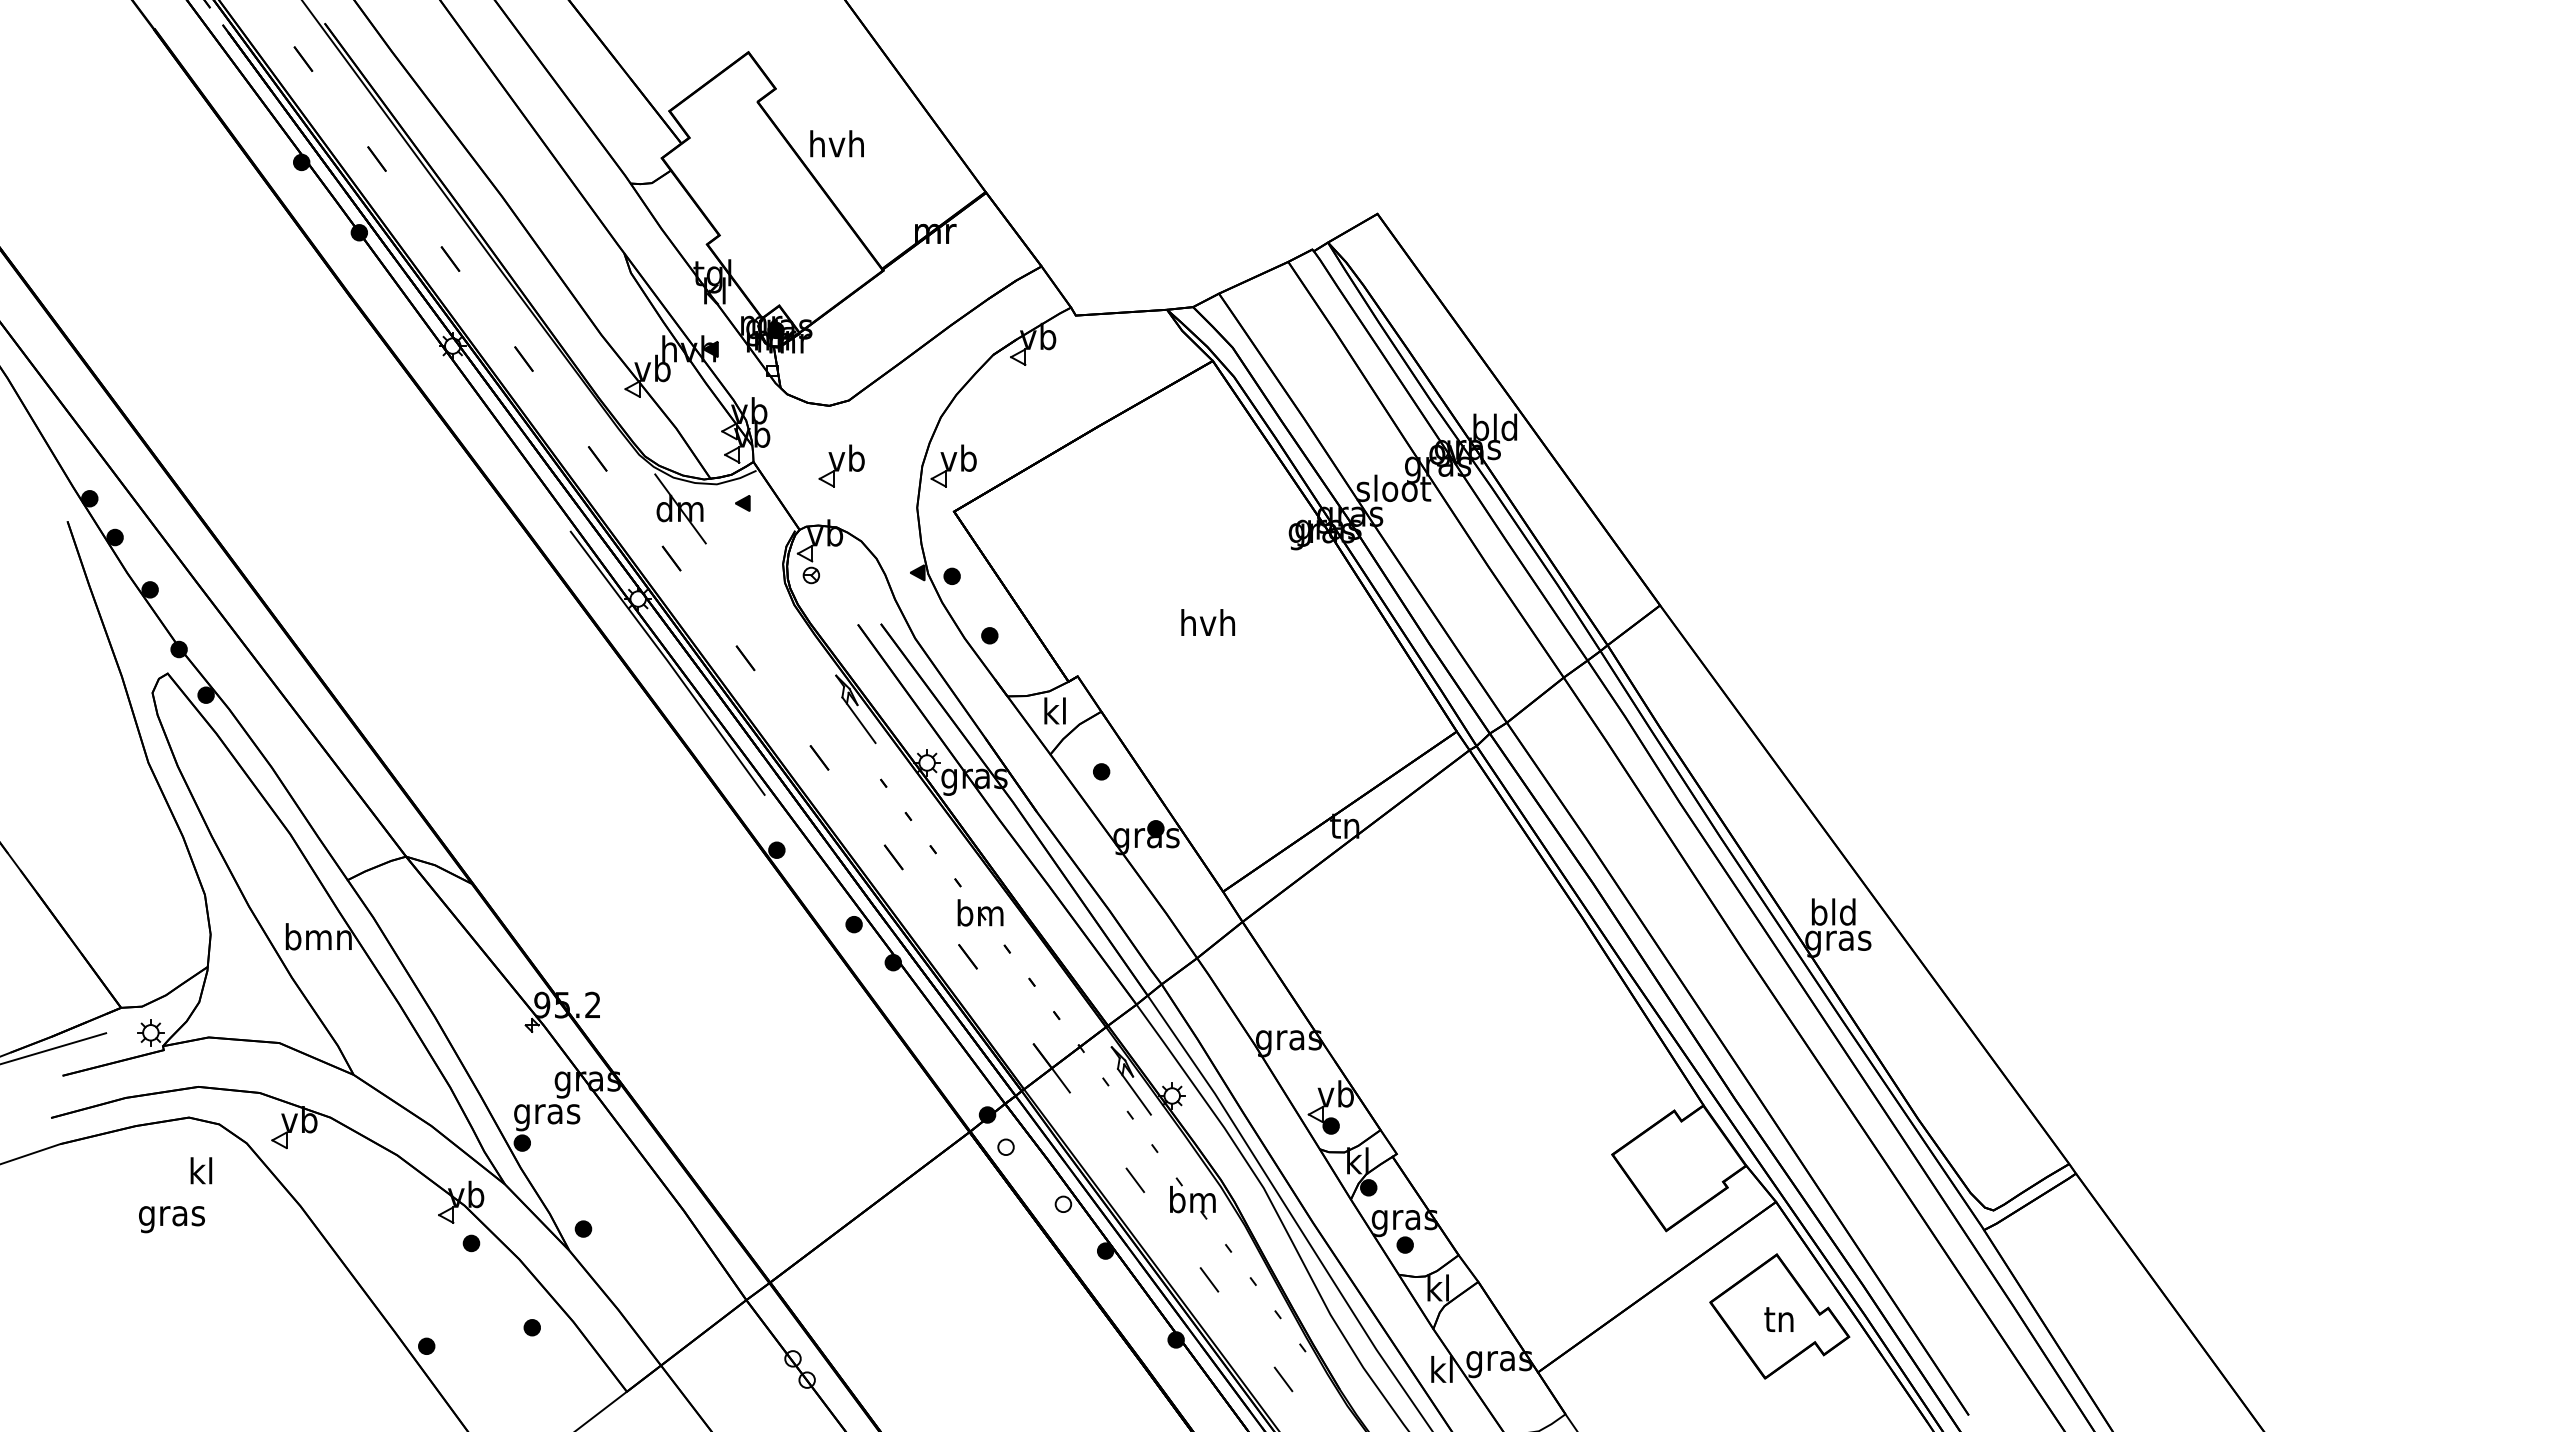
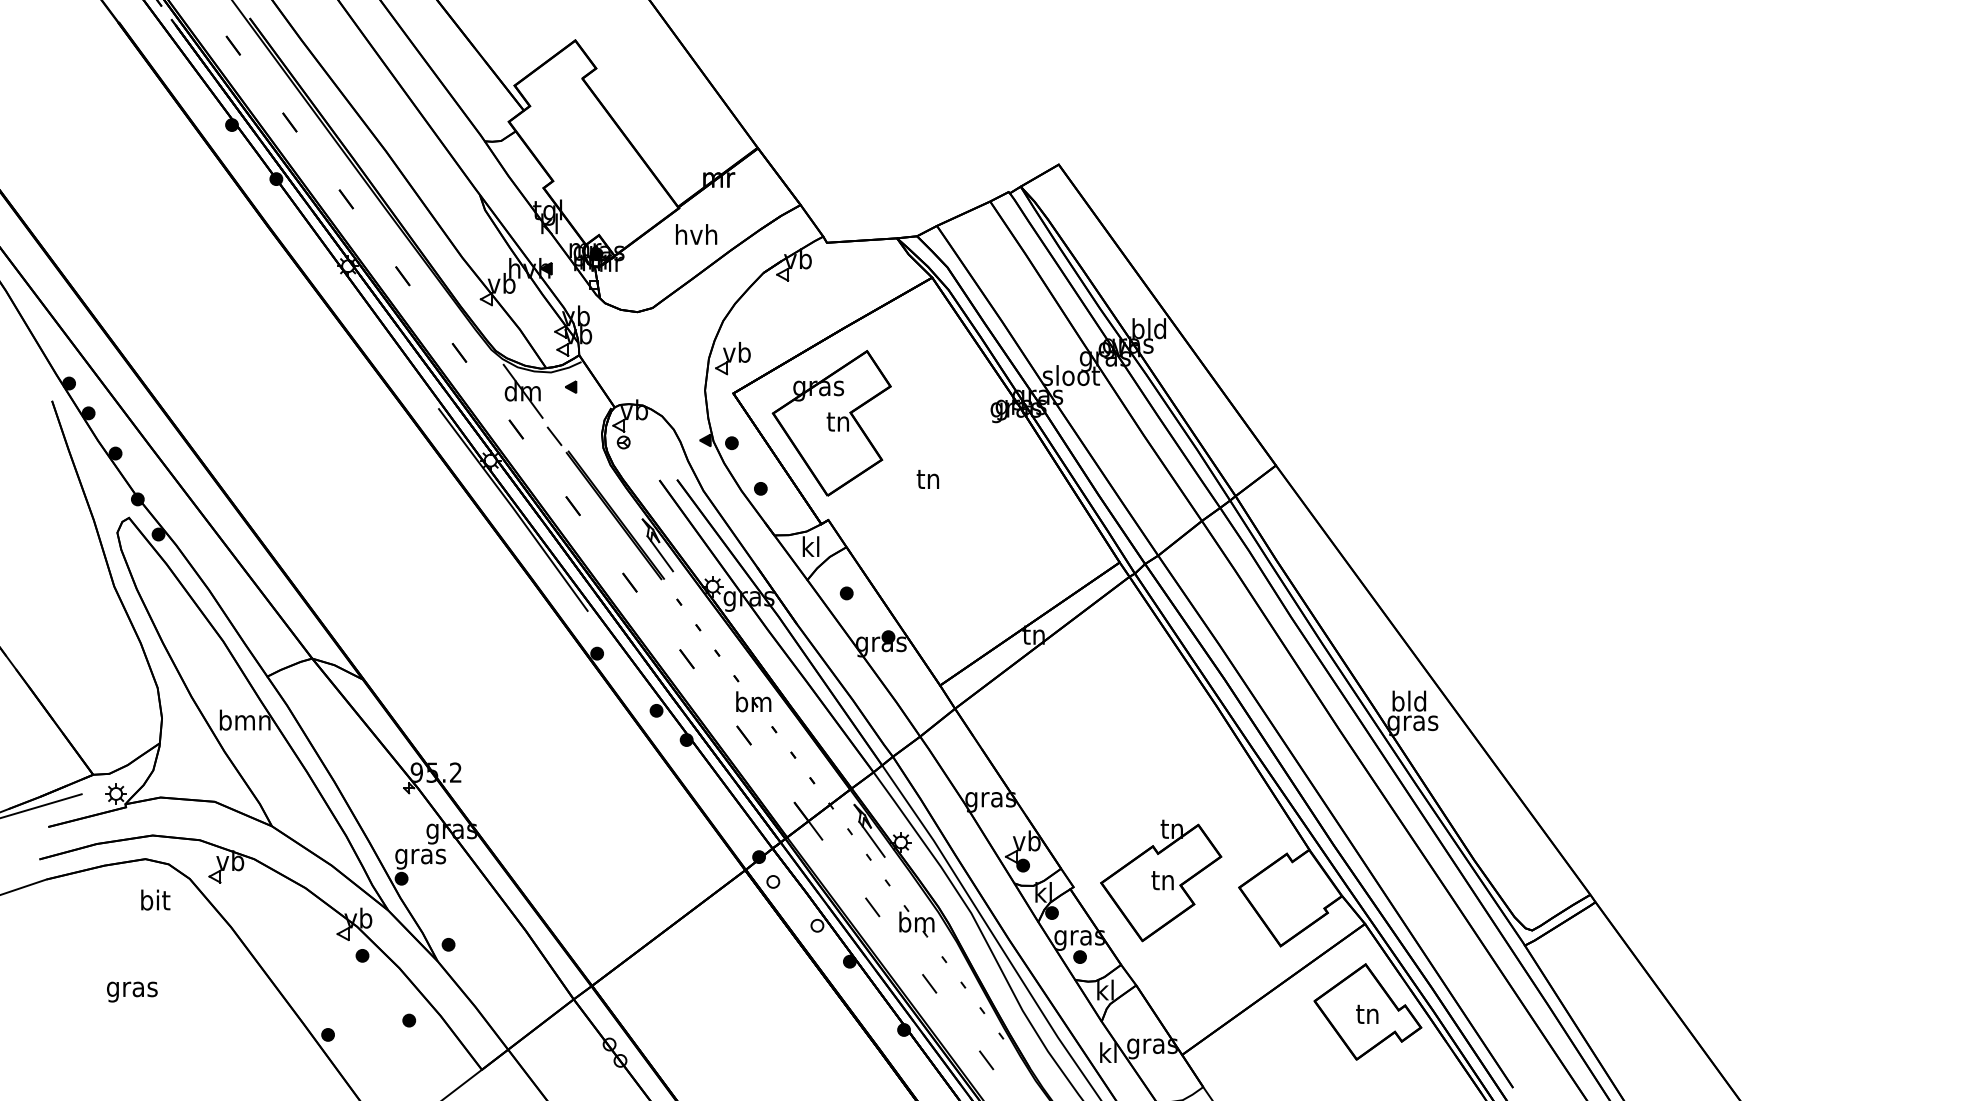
text: (836, 143) -> (696, 234), moved
part: (841, 465) -> (646, 357), removed
part: (1081, 550) -> (831, 423), added
line: (721, 567) -> (554, 436), added
text: (1208, 622) -> (928, 478), hvh -> tn
part: (800, 670) -> (615, 515), added
part: (1510, 1145) -> (1160, 880), added
text: (202, 1170) -> (155, 899), kl -> bit
text: (171, 1219) -> (131, 992), moved

